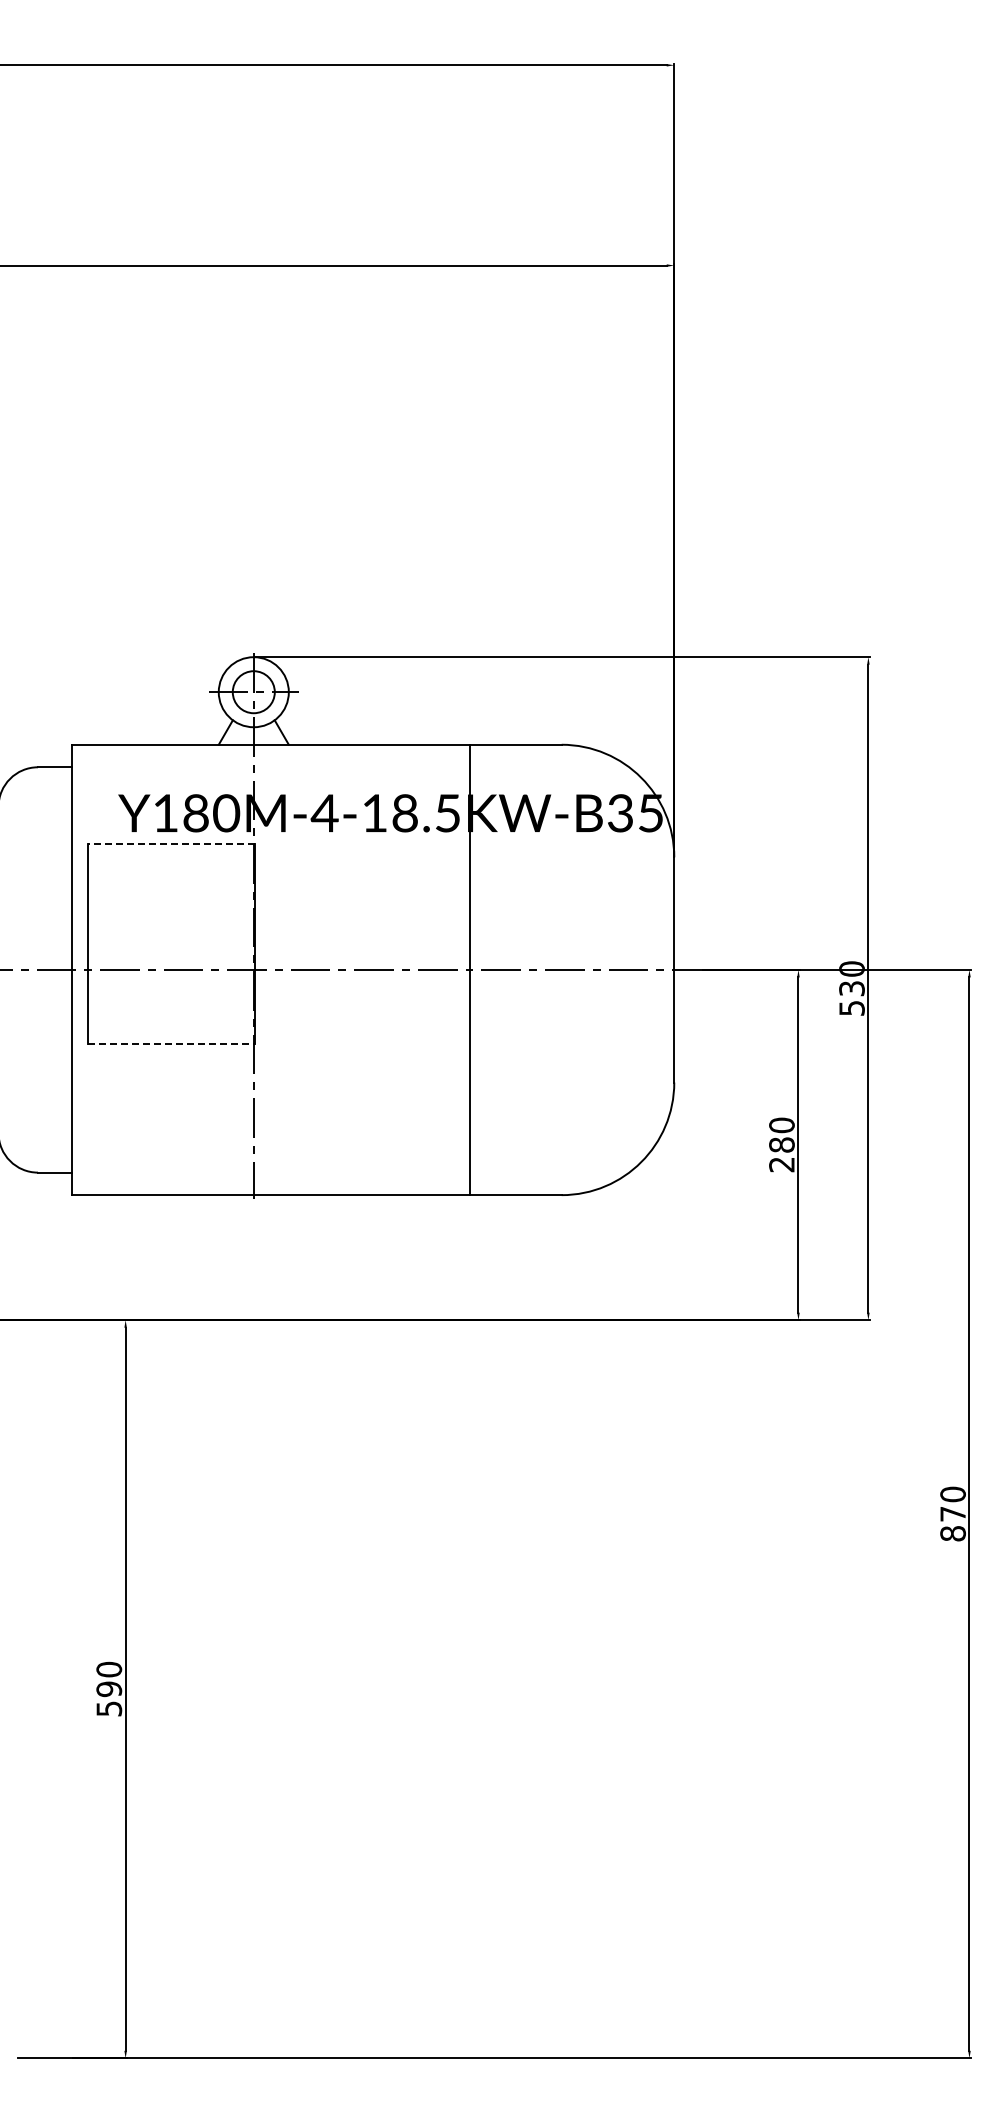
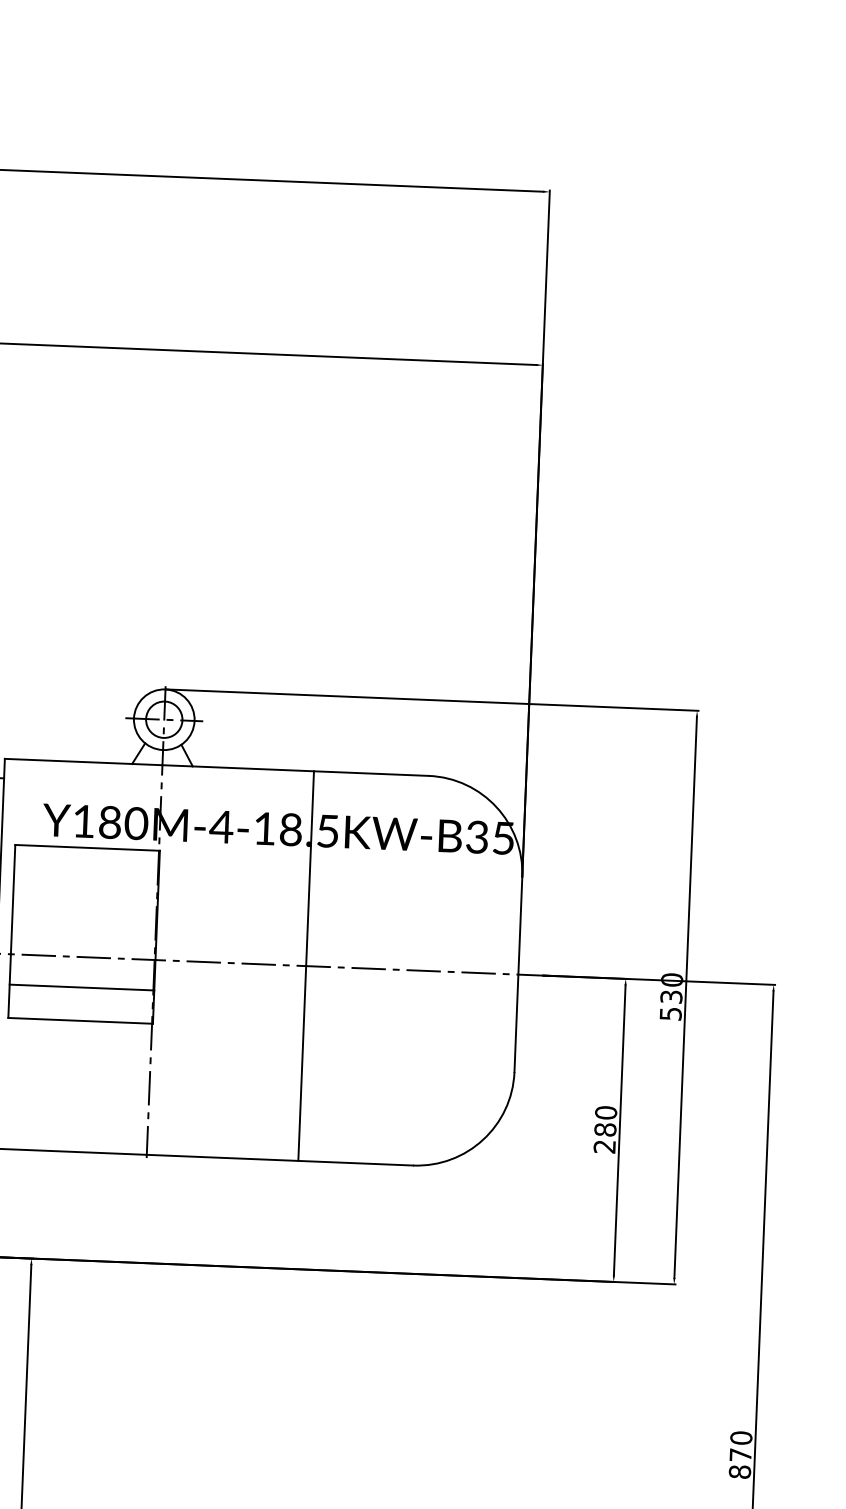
line: (171, 843) -> (87, 847), dashed -> solid
line: (469, 969) -> (305, 965), moved
line: (170, 1005) -> (81, 987), added
line: (171, 1043) -> (80, 1020), dashed -> solid

